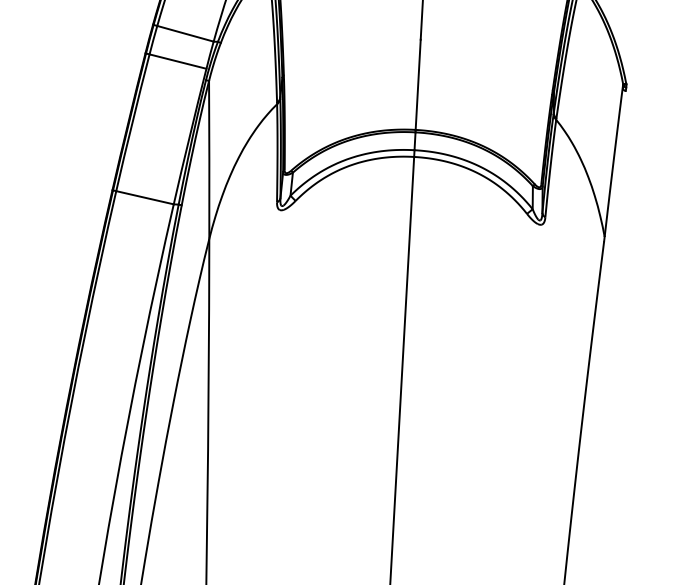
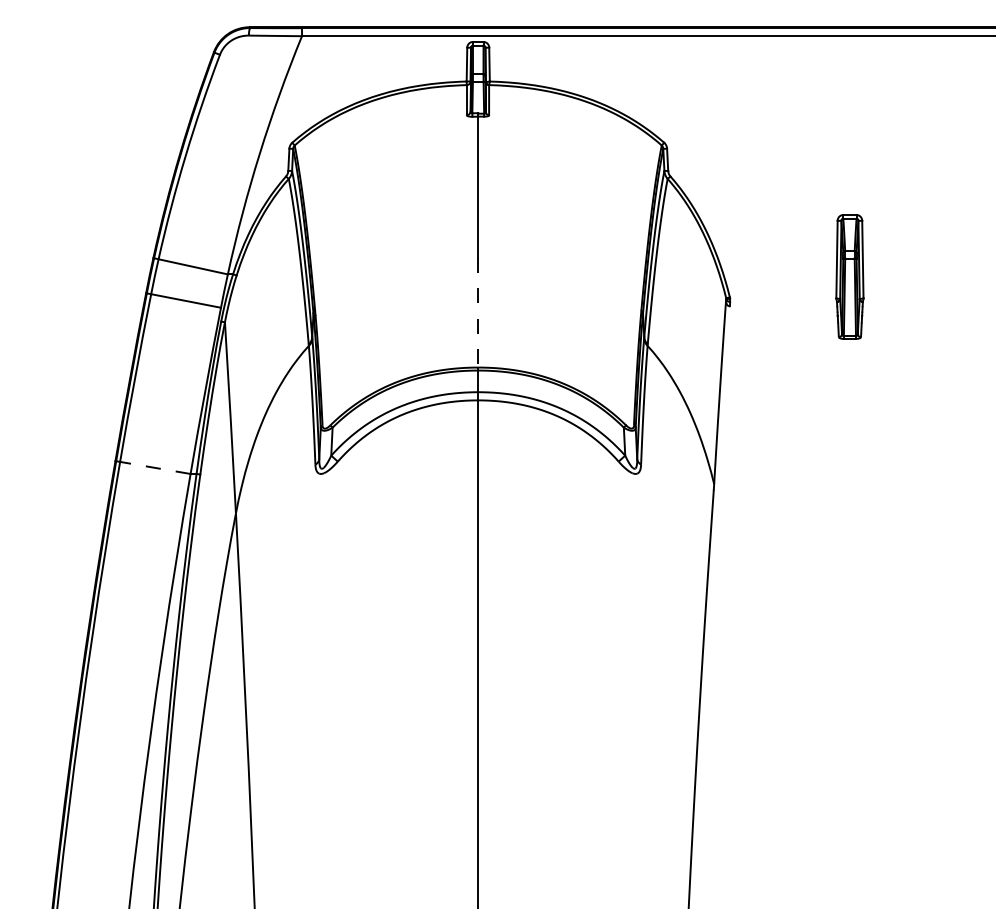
line: (418, 84) -> (478, 312), solid -> dashed
line: (145, 197) -> (155, 467), solid -> dashed

